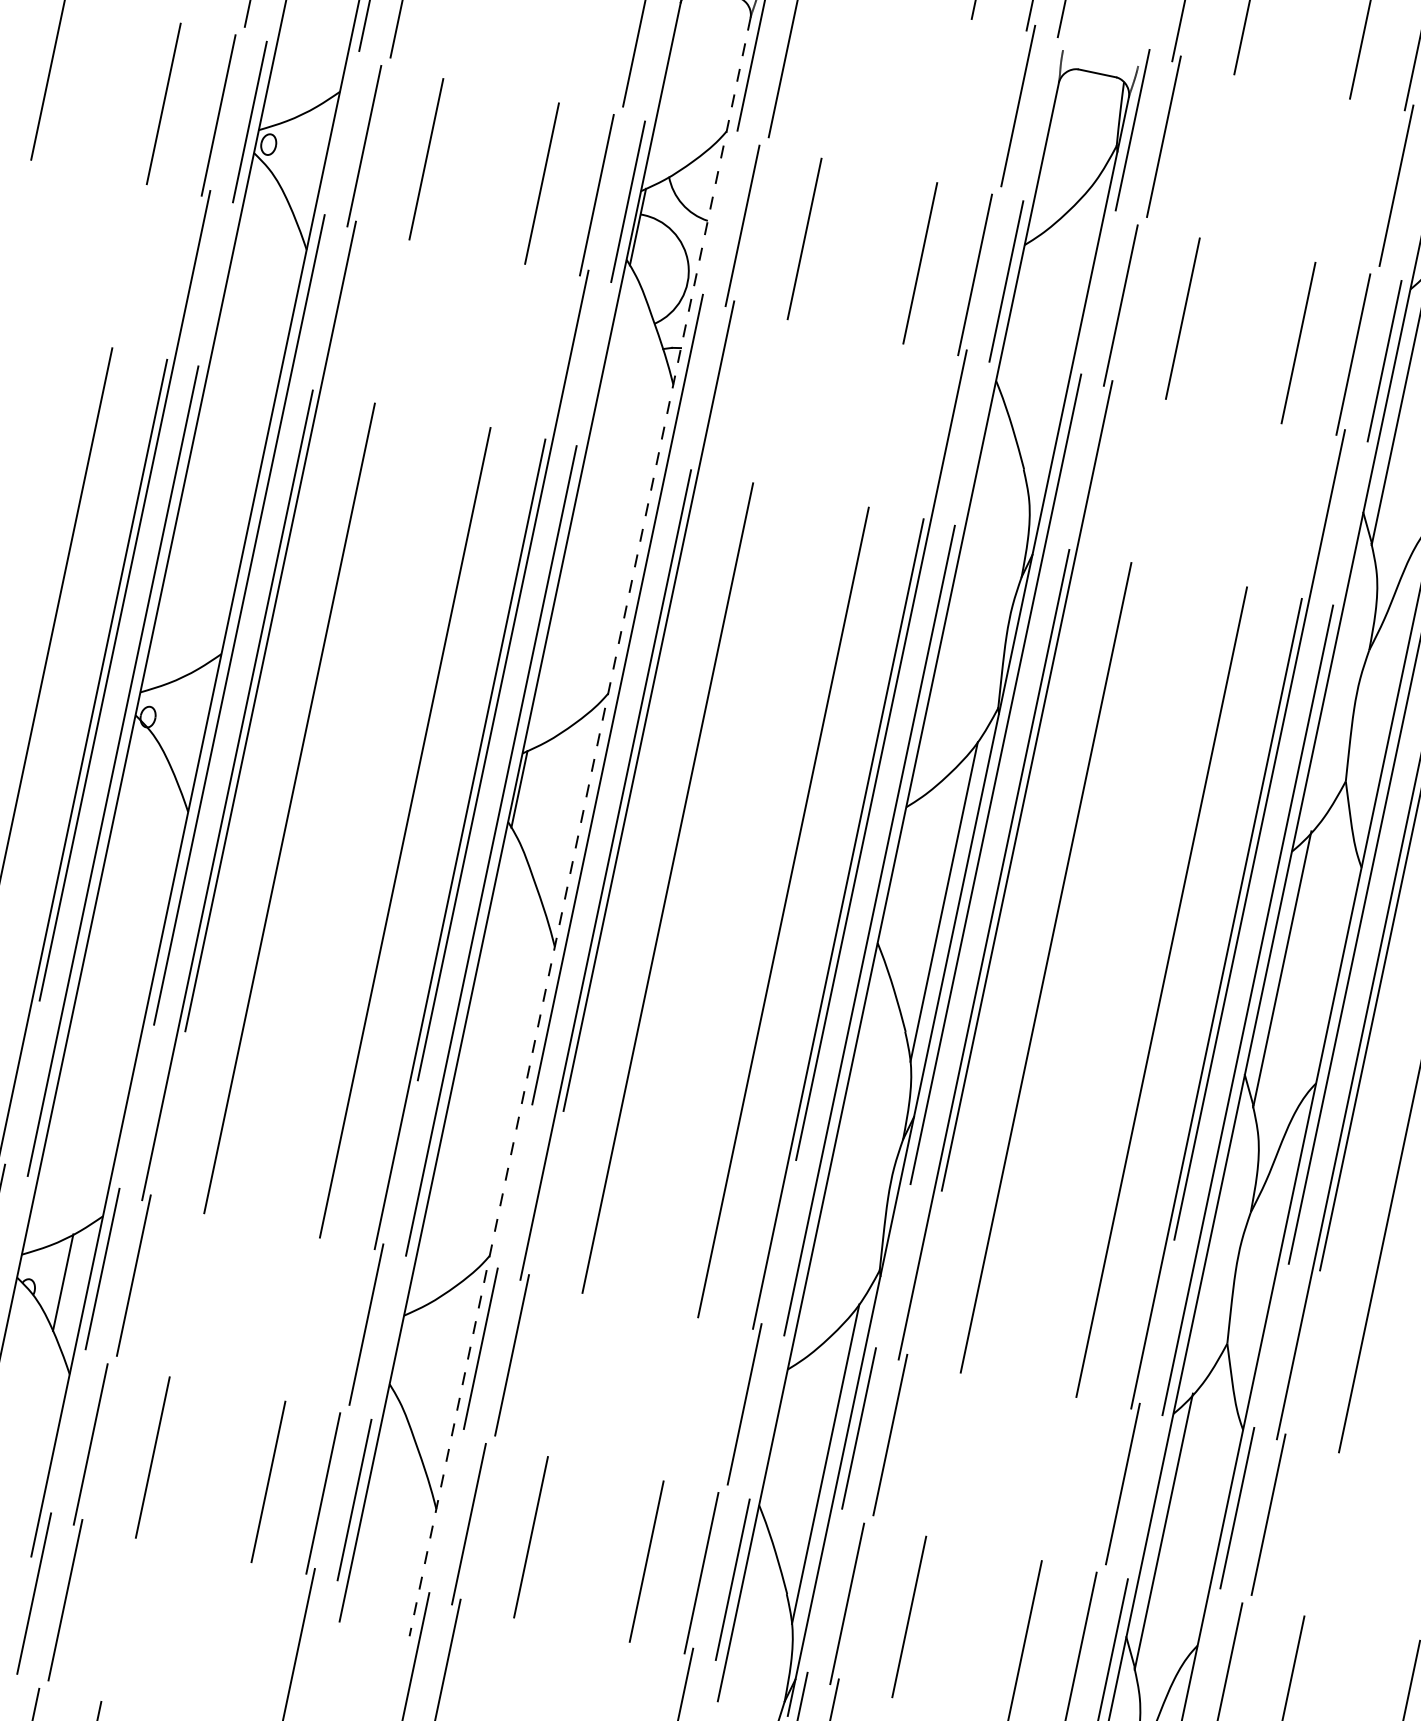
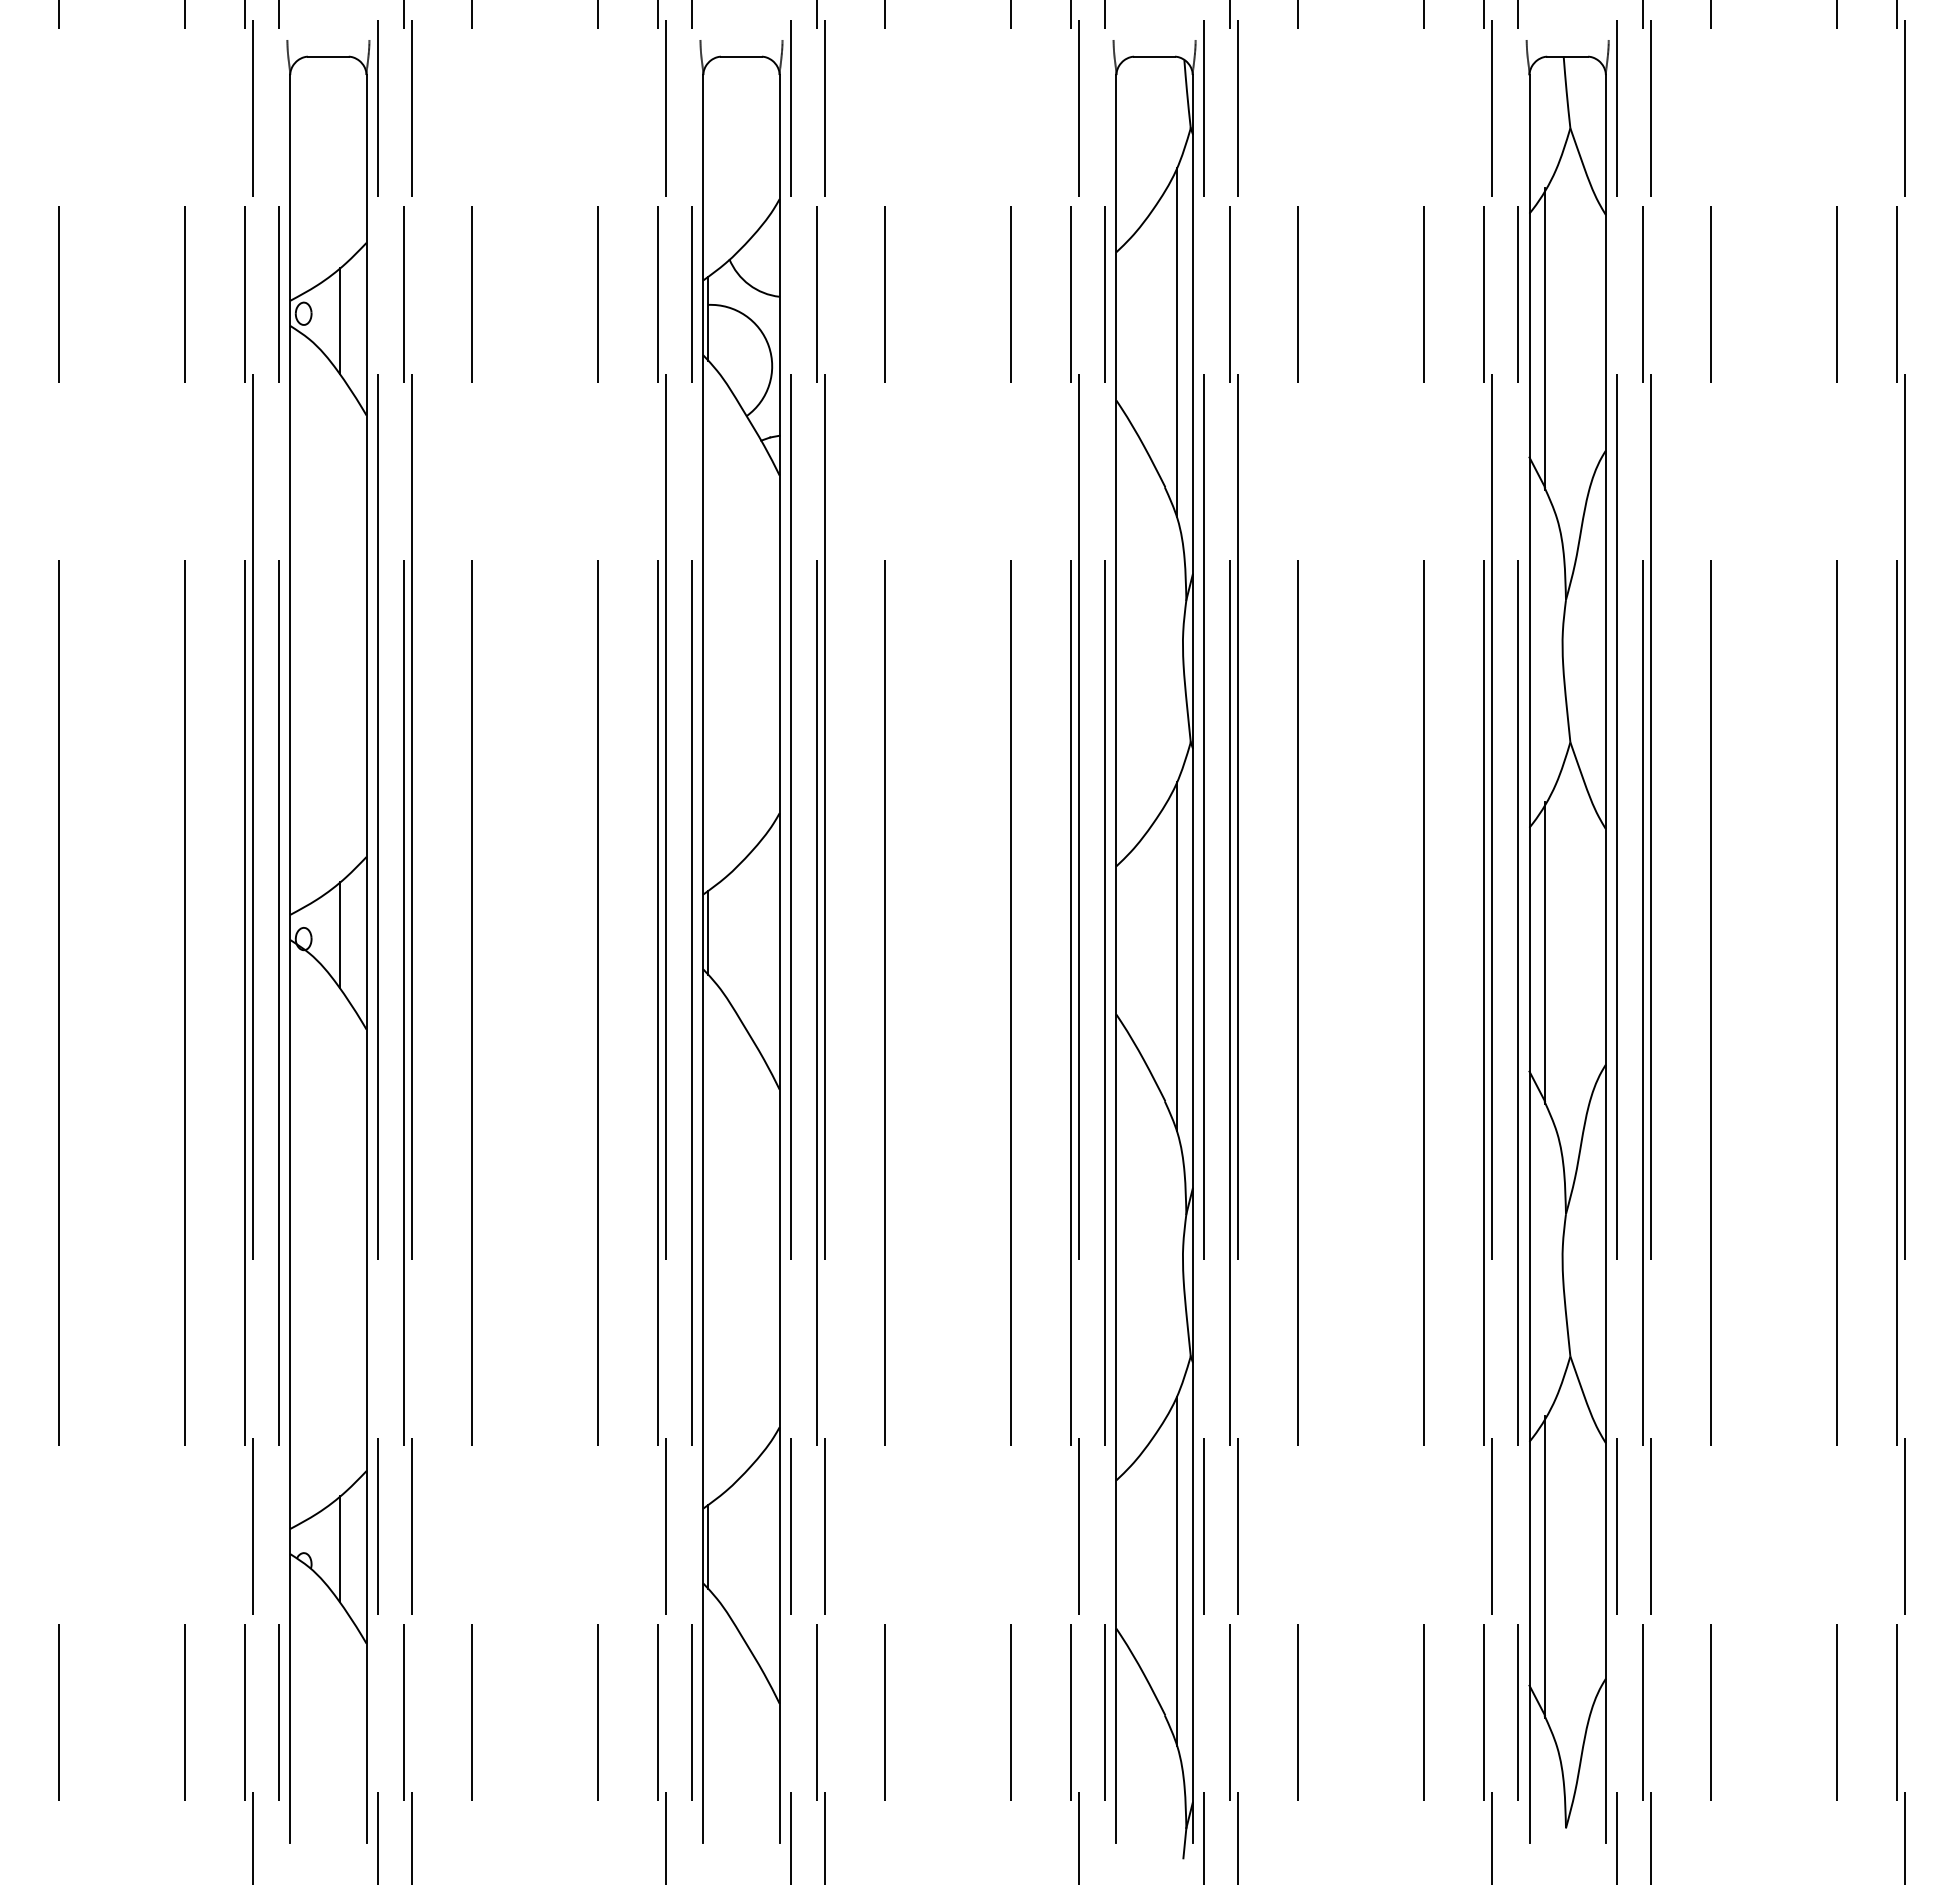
line: (300, 157) -> (339, 320), added
line: (1062, 339) -> (1176, 342), added
line: (181, 719) -> (339, 934), added
line: (579, 826) -> (779, 958), dashed -> solid
line: (401, 1351) -> (708, 1546), added

